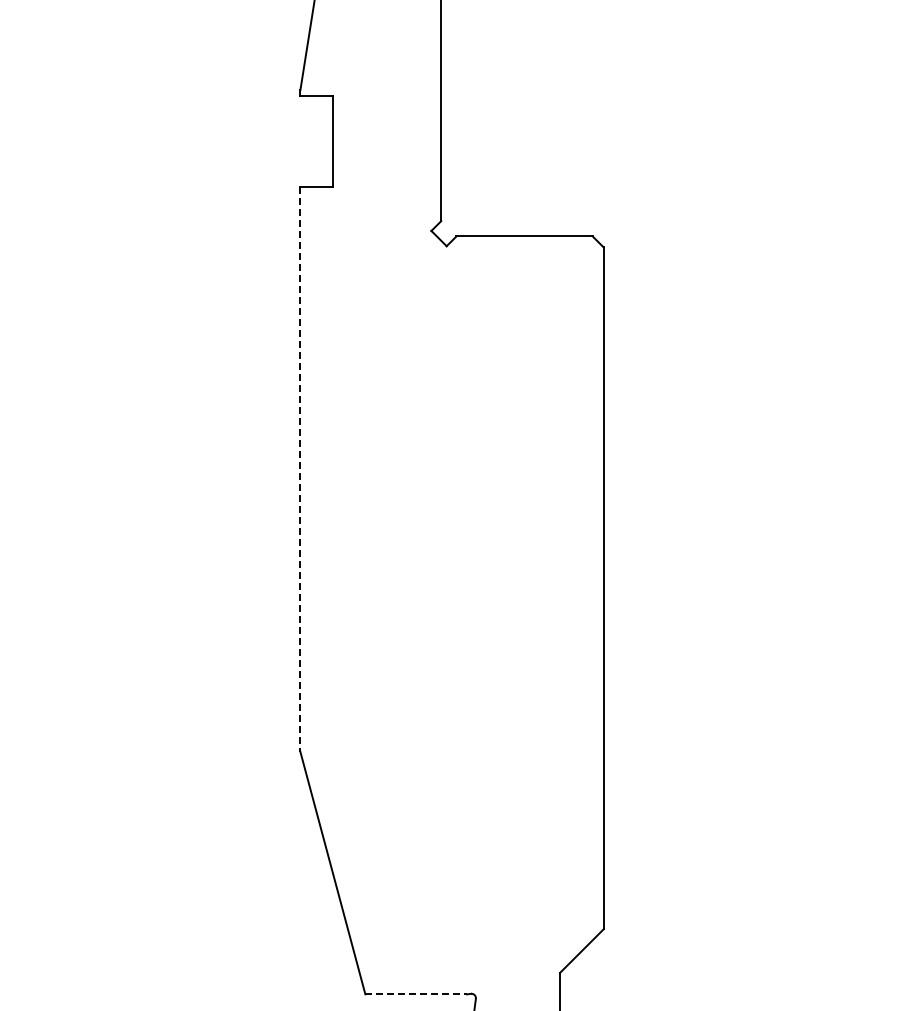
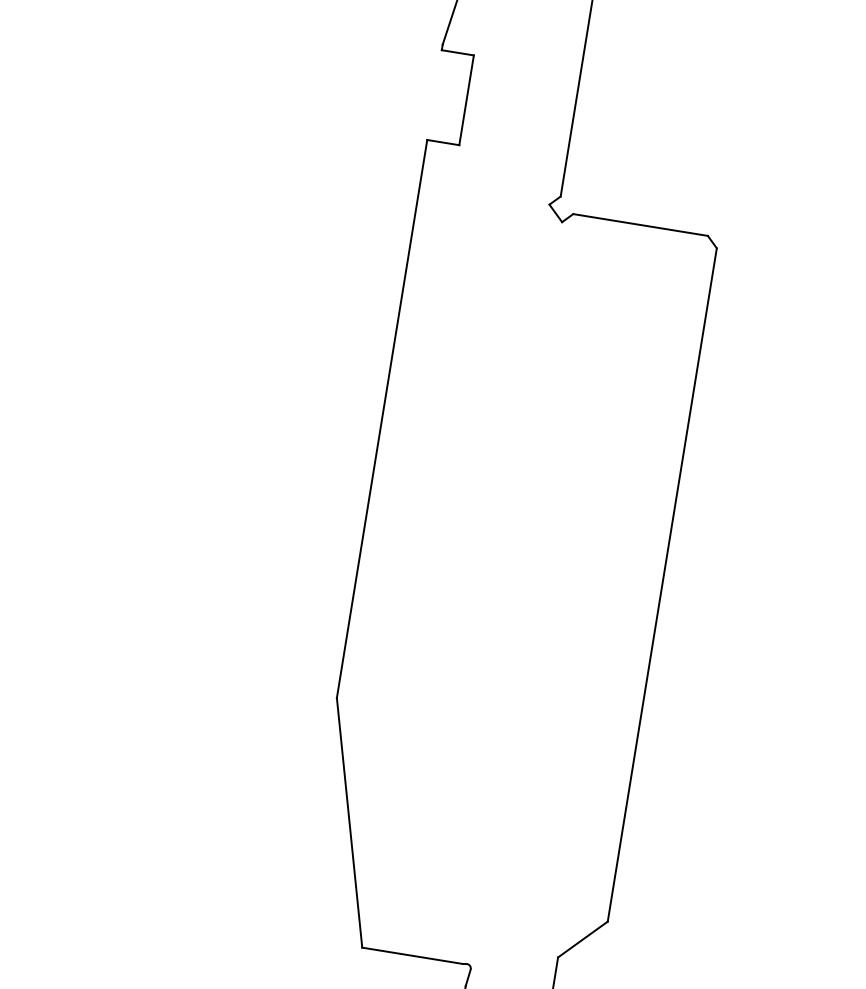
line: (300, 469) -> (382, 419), dashed -> solid
line: (416, 994) -> (412, 955), dashed -> solid

